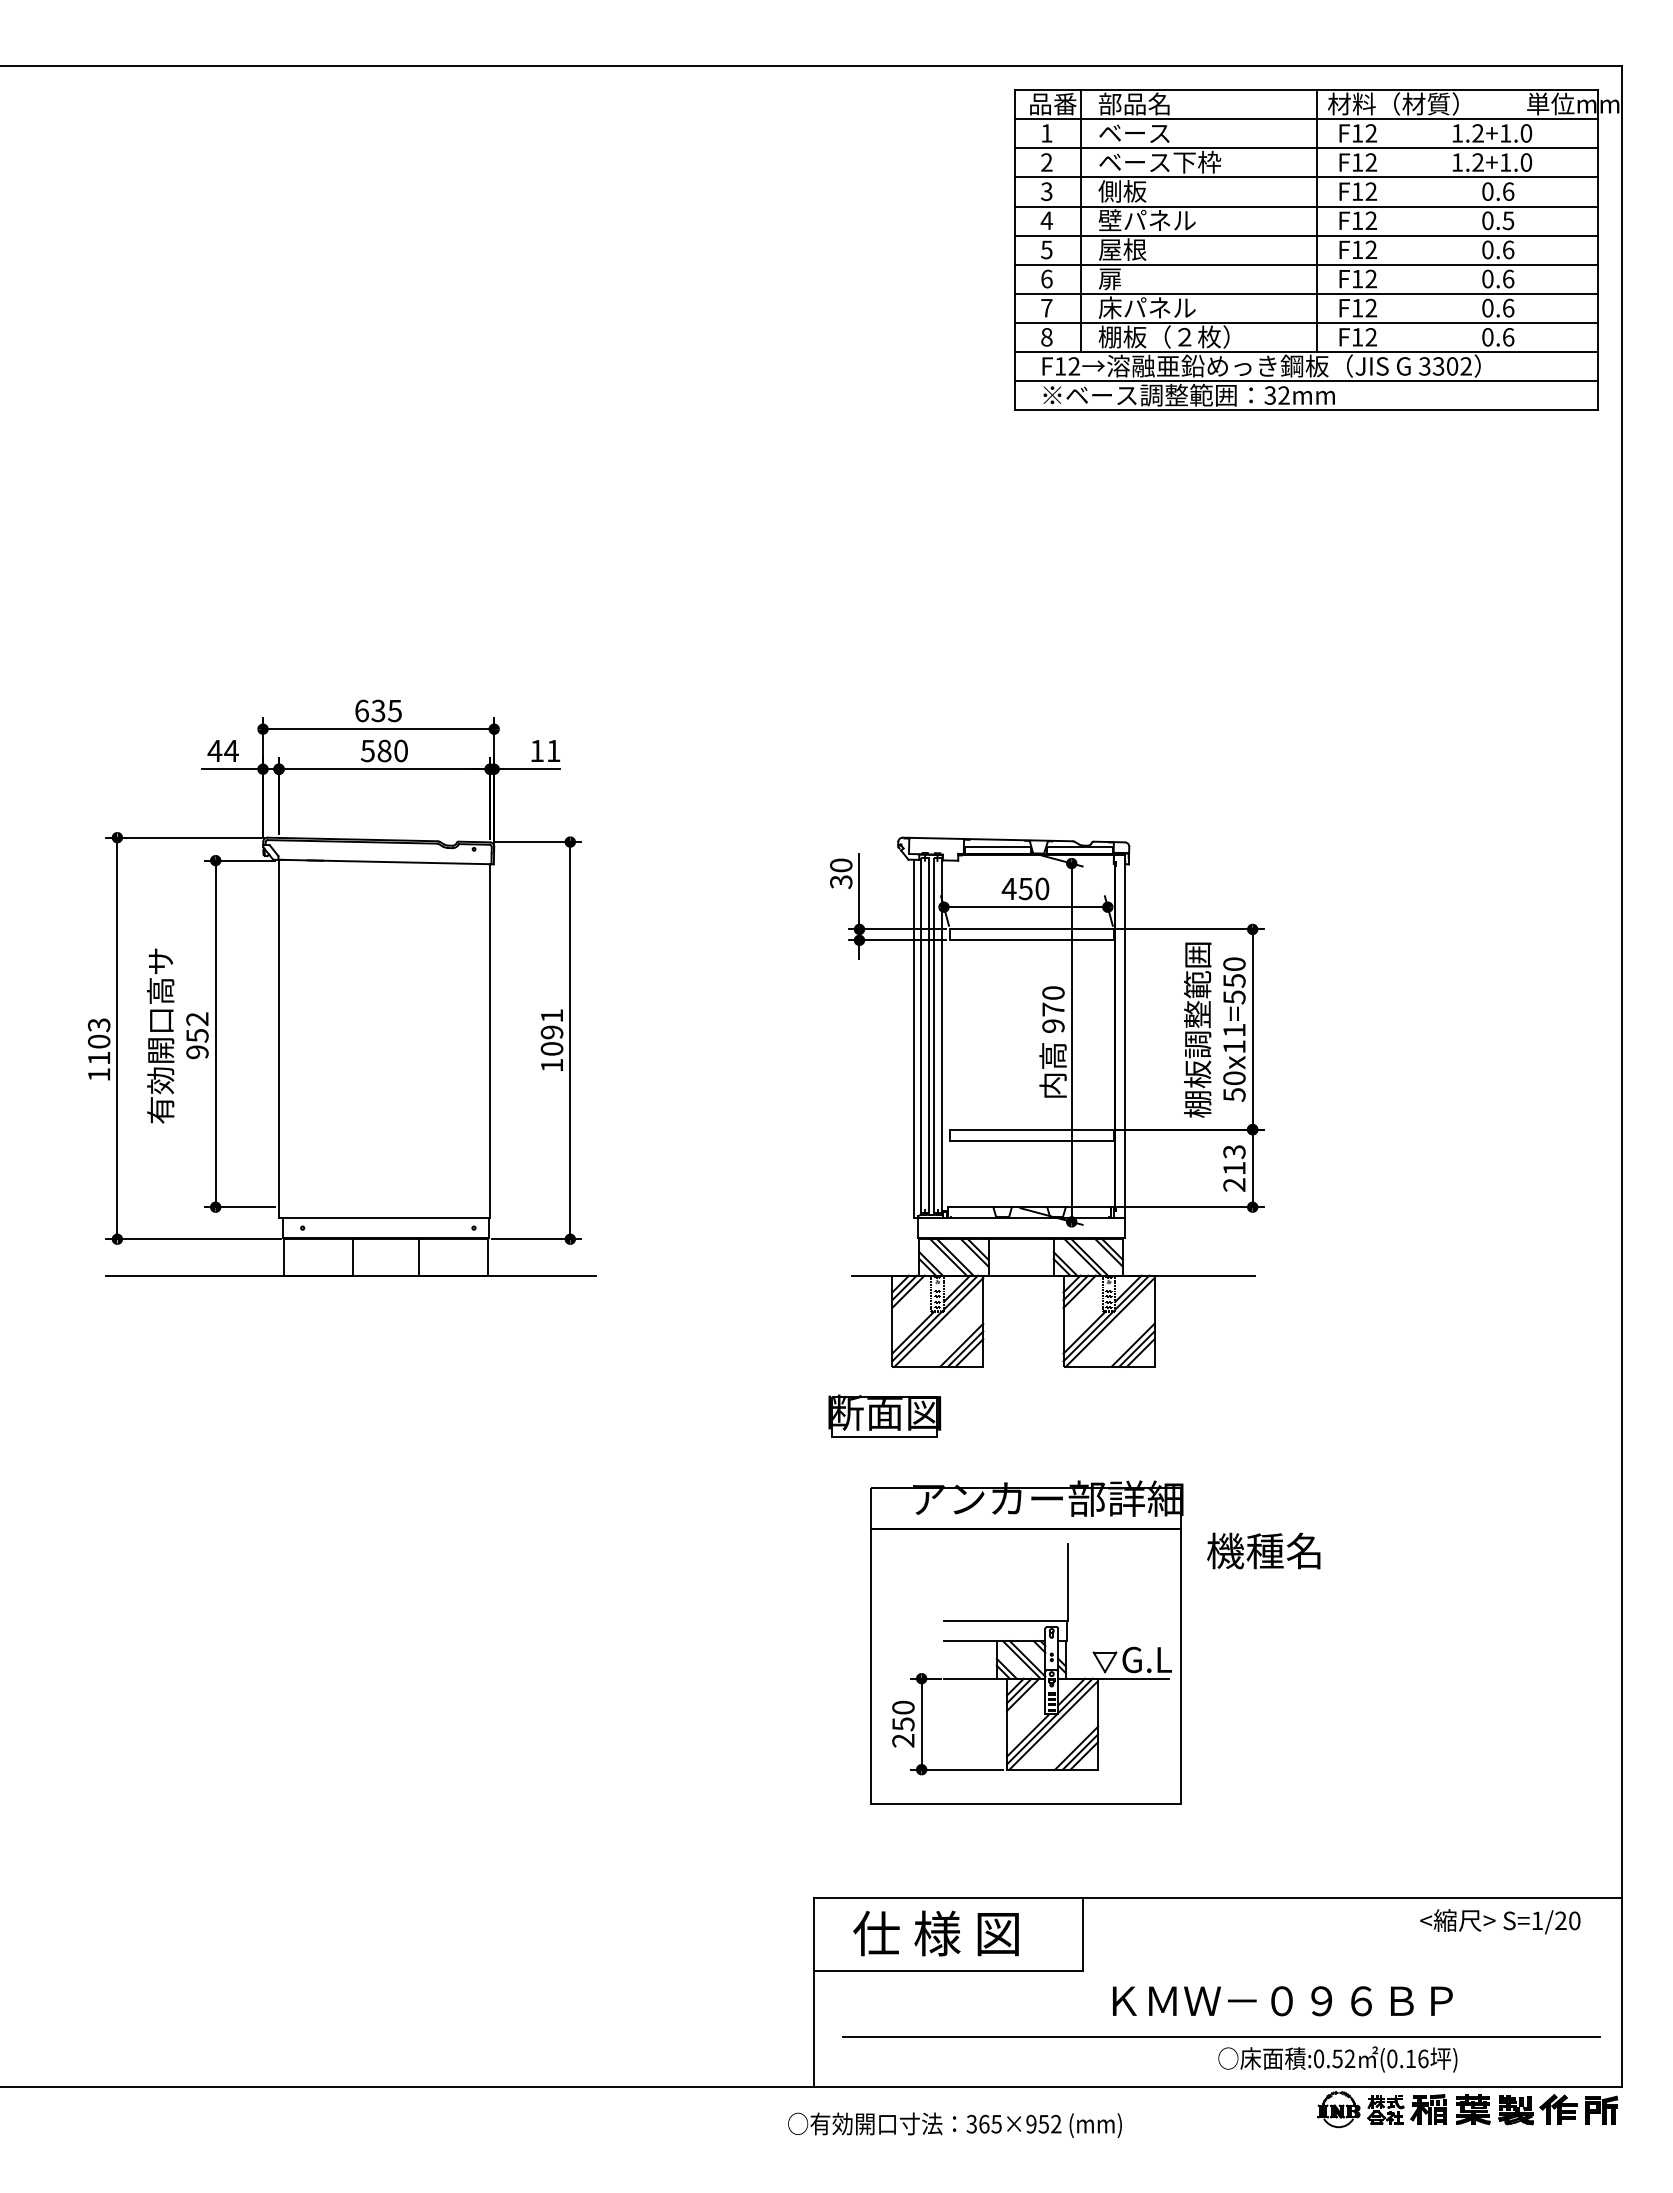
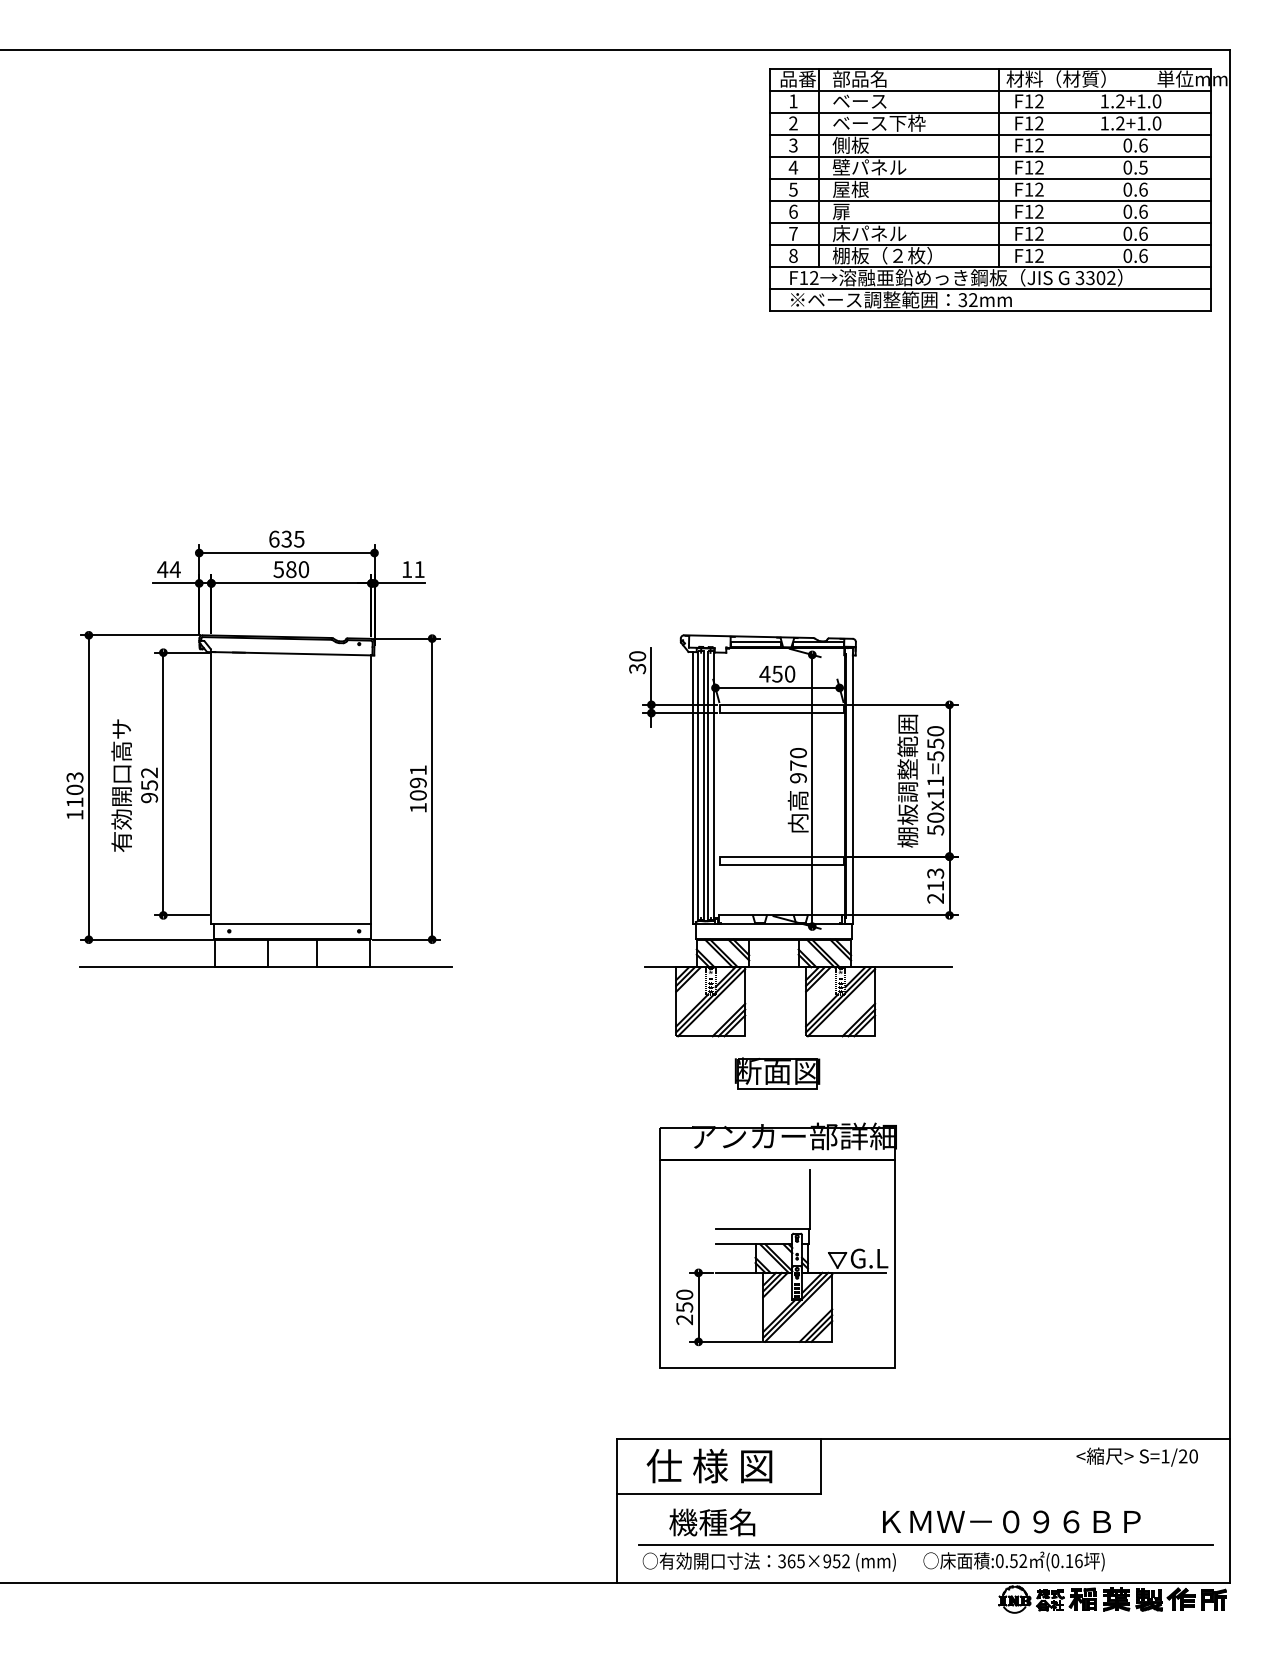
part: (884, 1415) -> (777, 1073), moved
text: (1263, 1550) -> (712, 1522), moved
text: (1282, 2001) -> (1011, 1522), moved
text: (954, 2124) -> (768, 1561), moved

